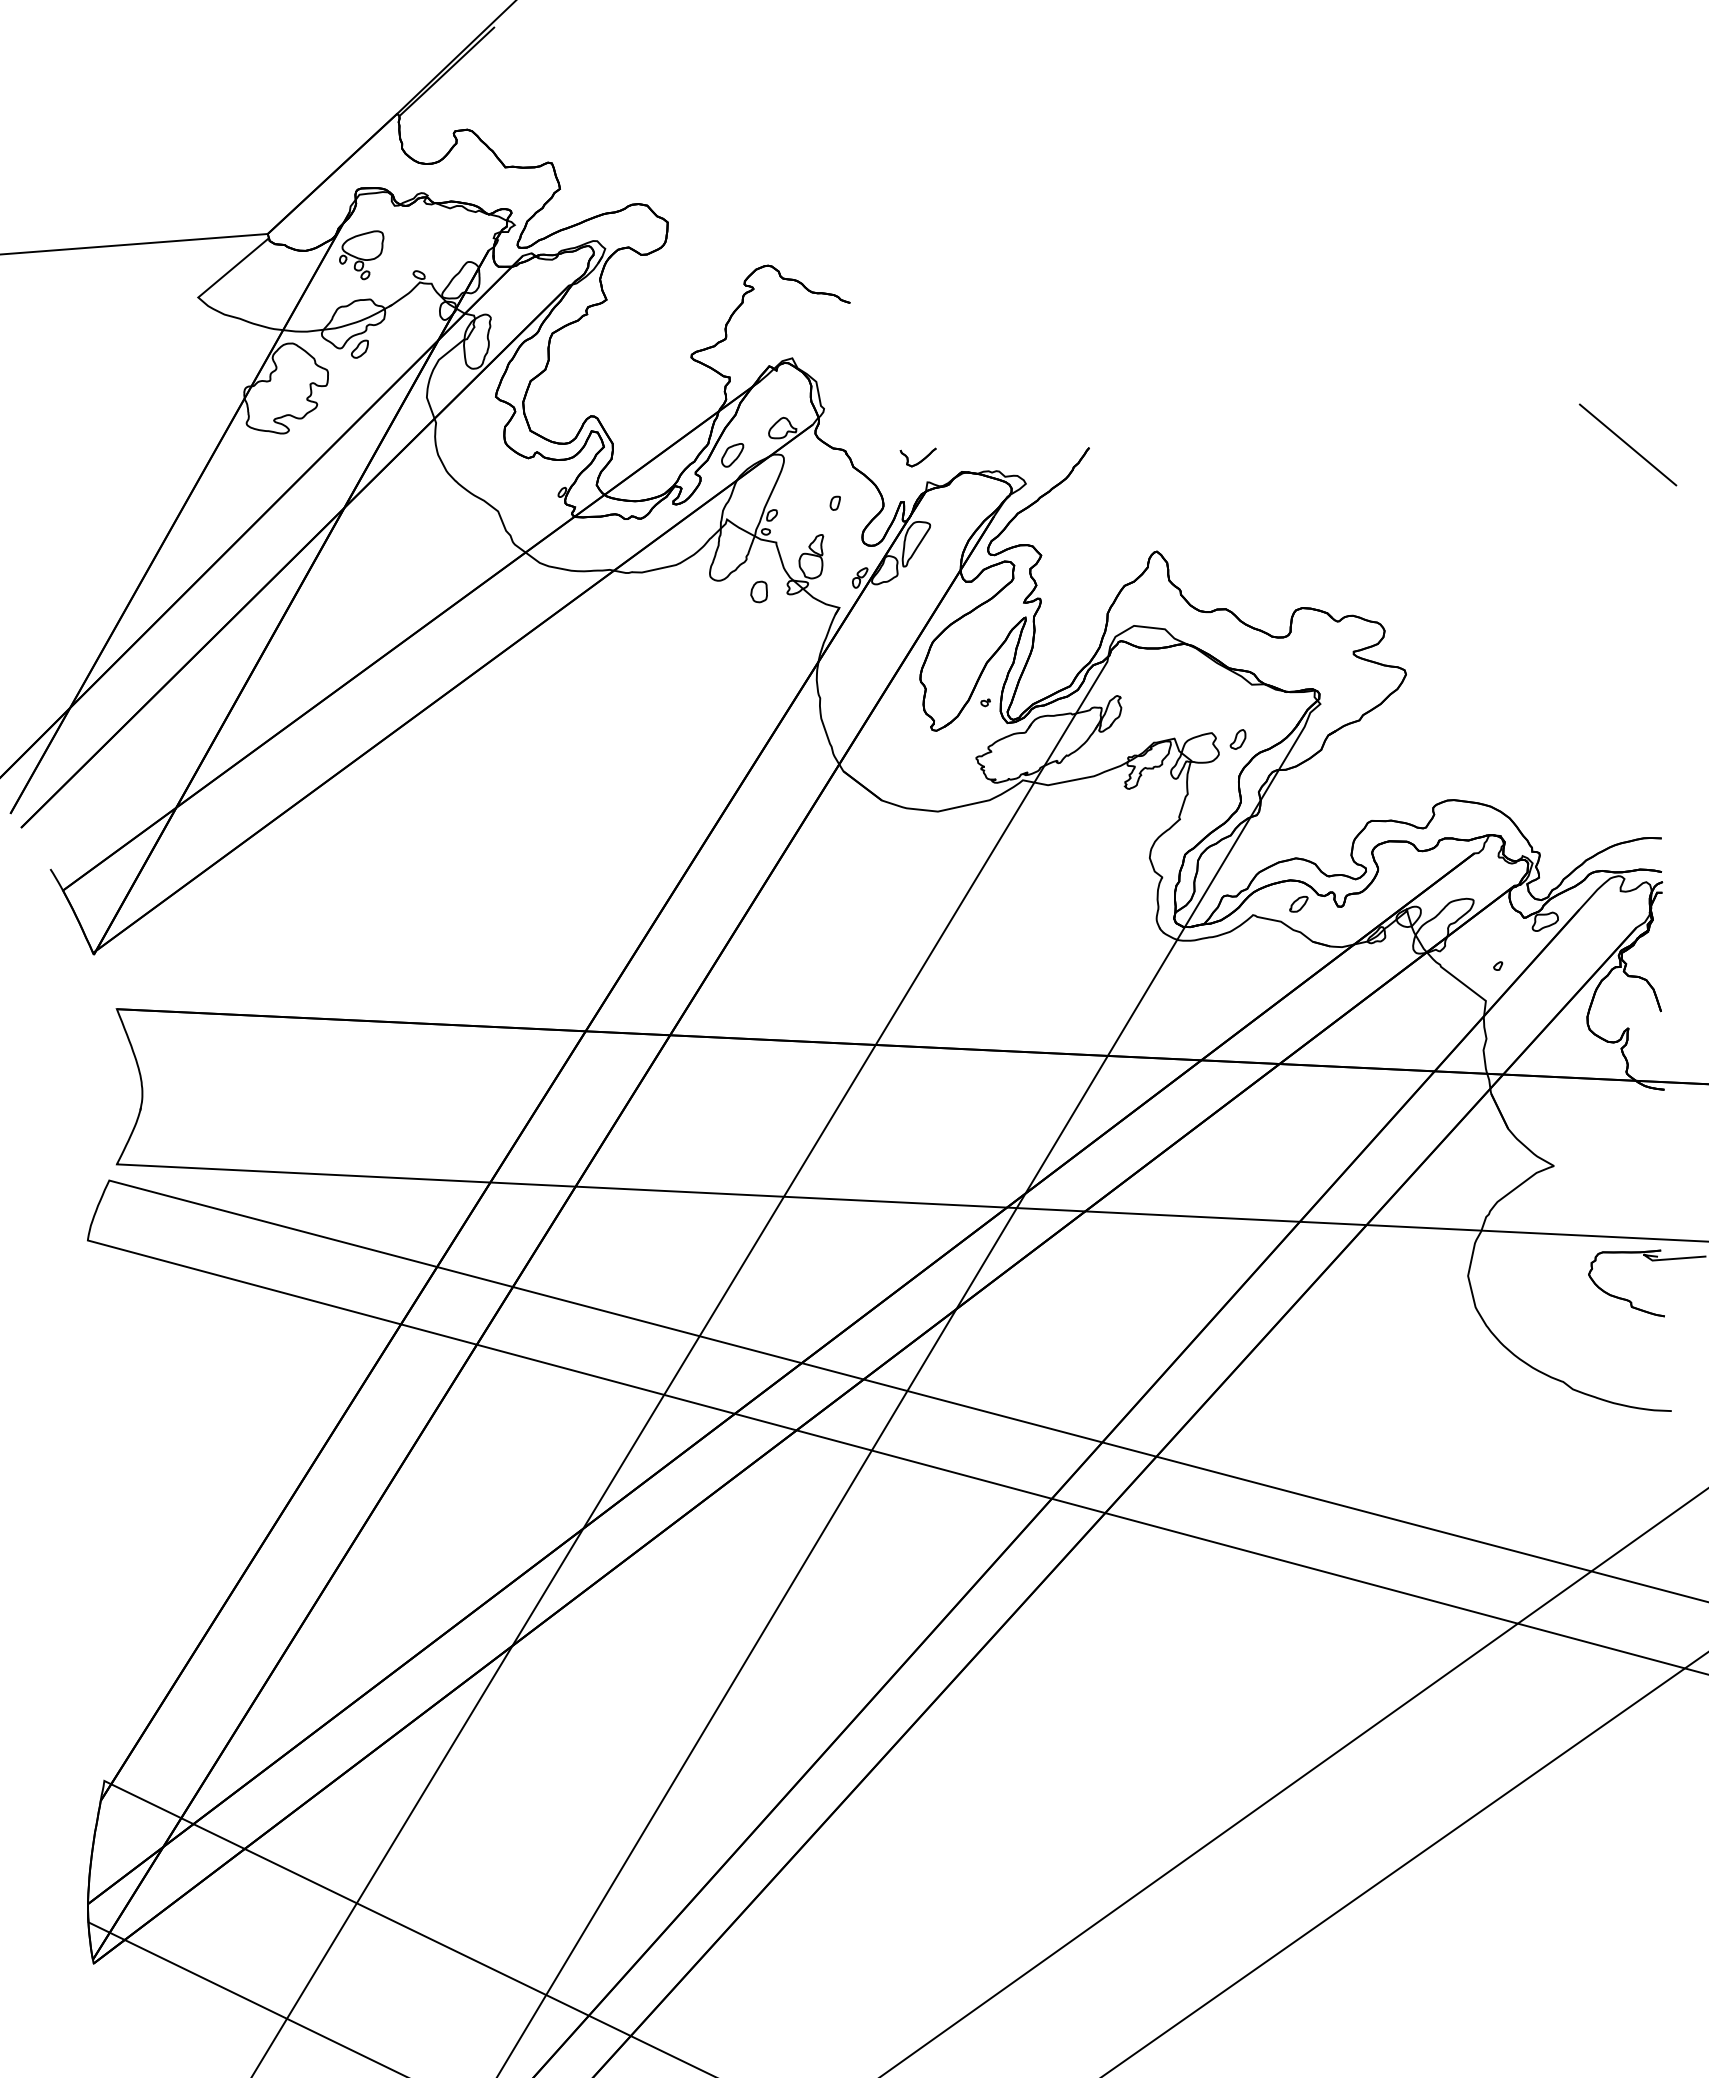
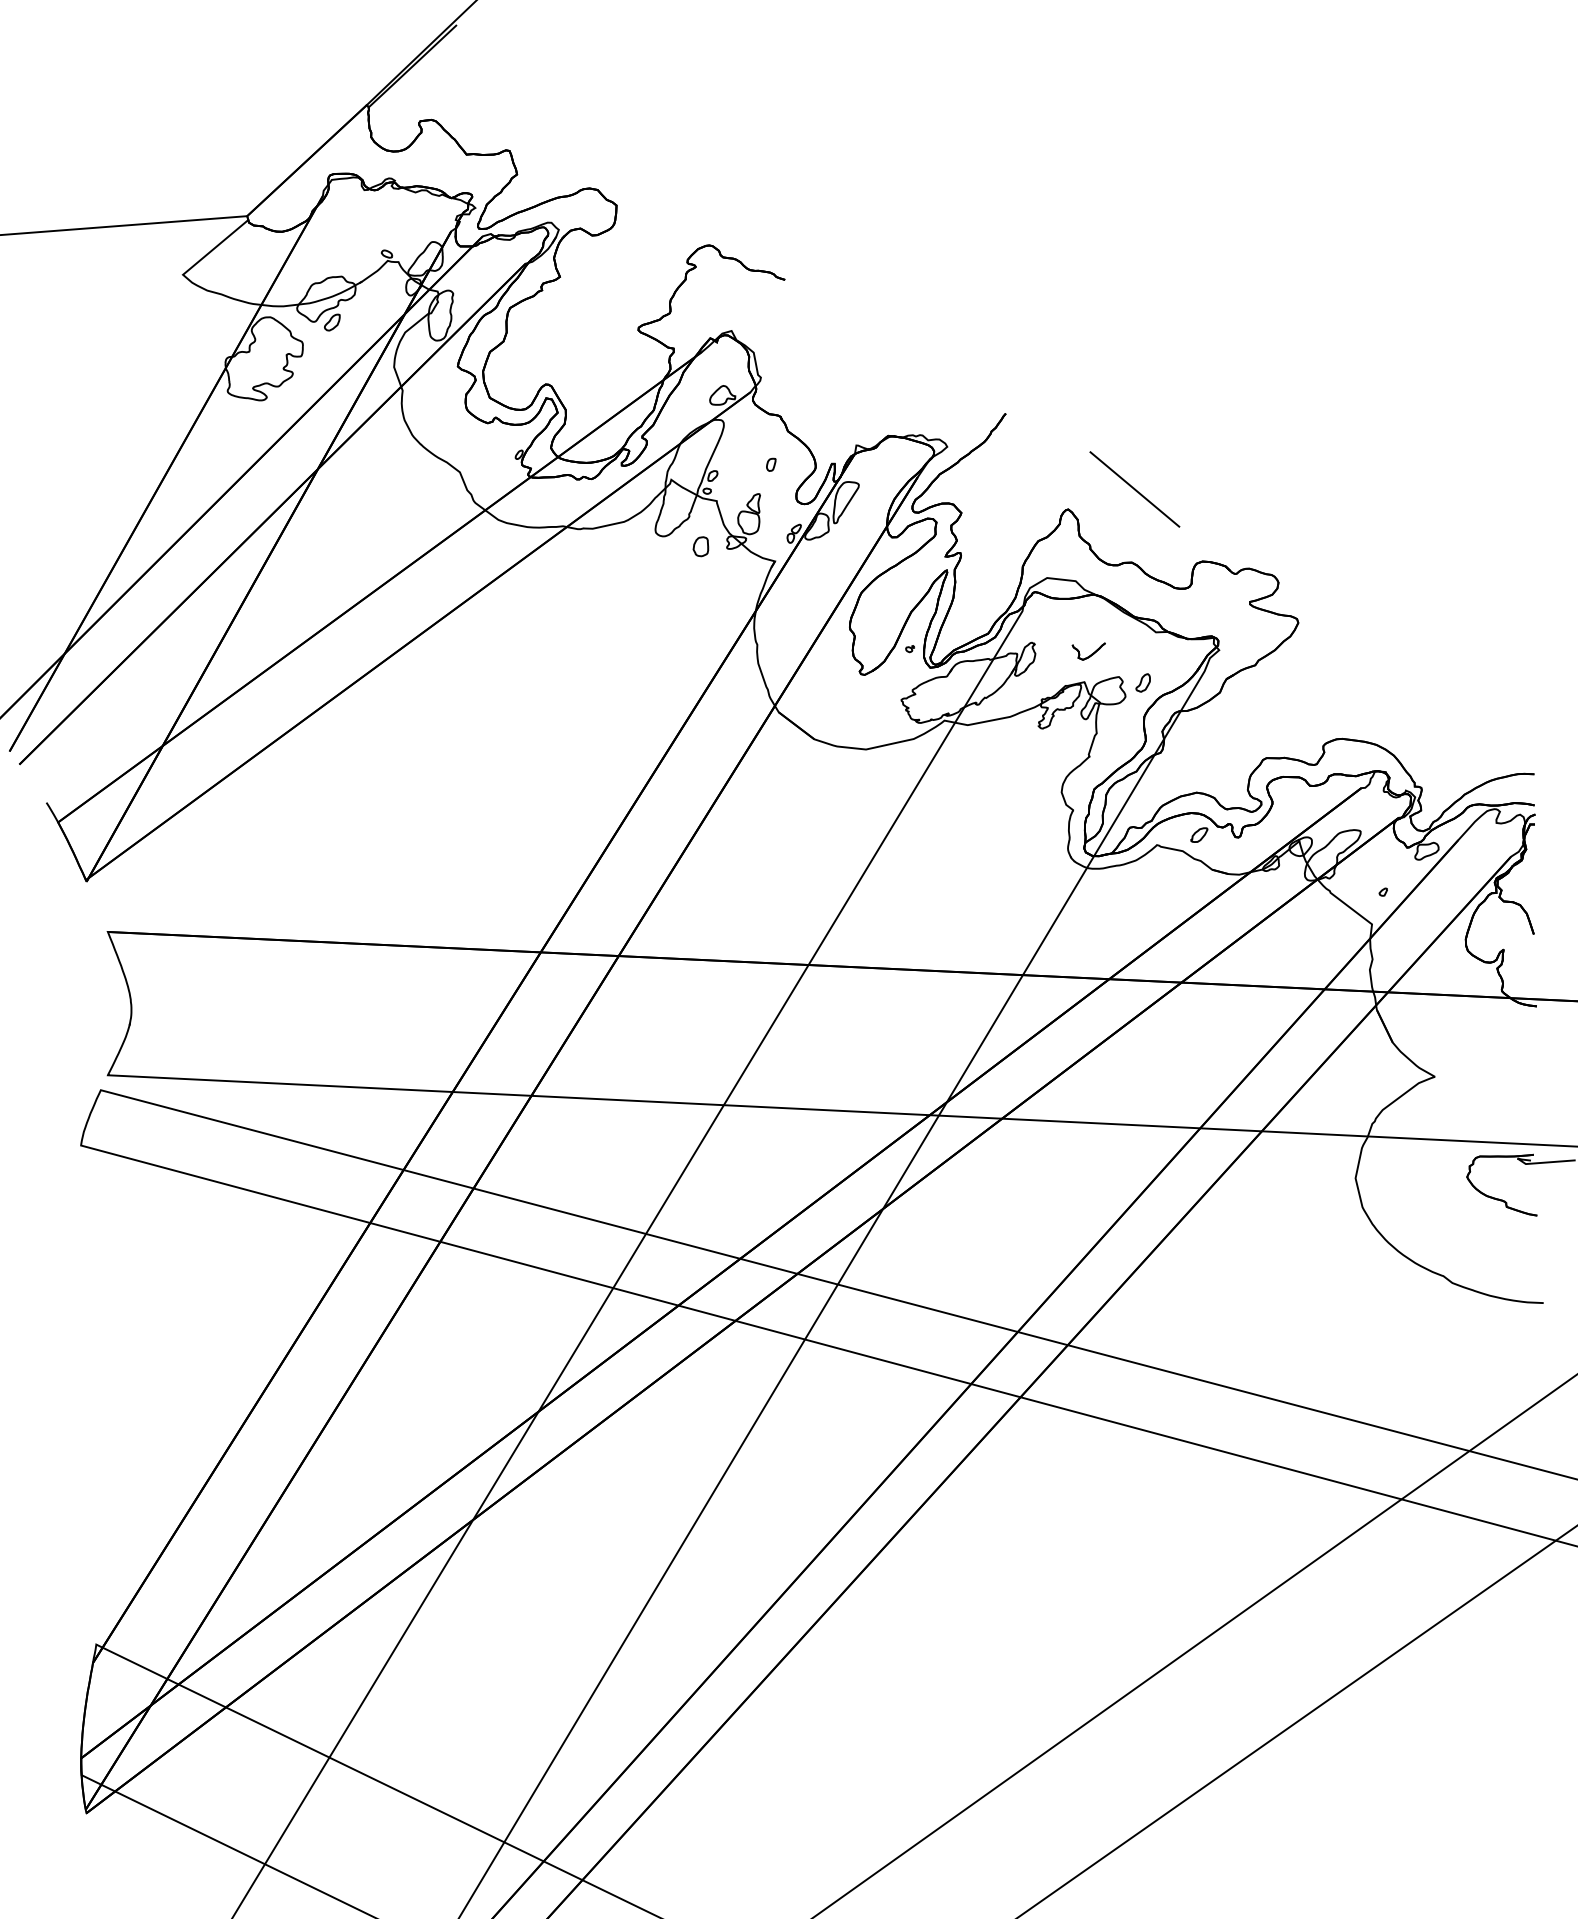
part: (361, 255) -> (333, 236), removed
line: (1627, 444) -> (1134, 489), moved
part: (732, 455) -> (676, 420), removed
part: (917, 457) -> (1088, 651), moved

